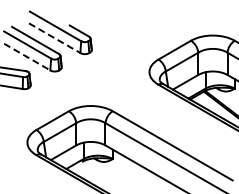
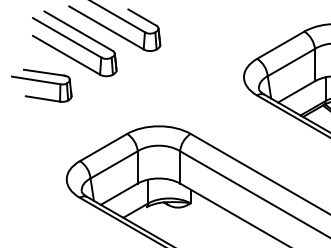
line: (54, 38) -> (106, 28), dashed -> solid
line: (27, 57) -> (66, 55), dashed -> solid

